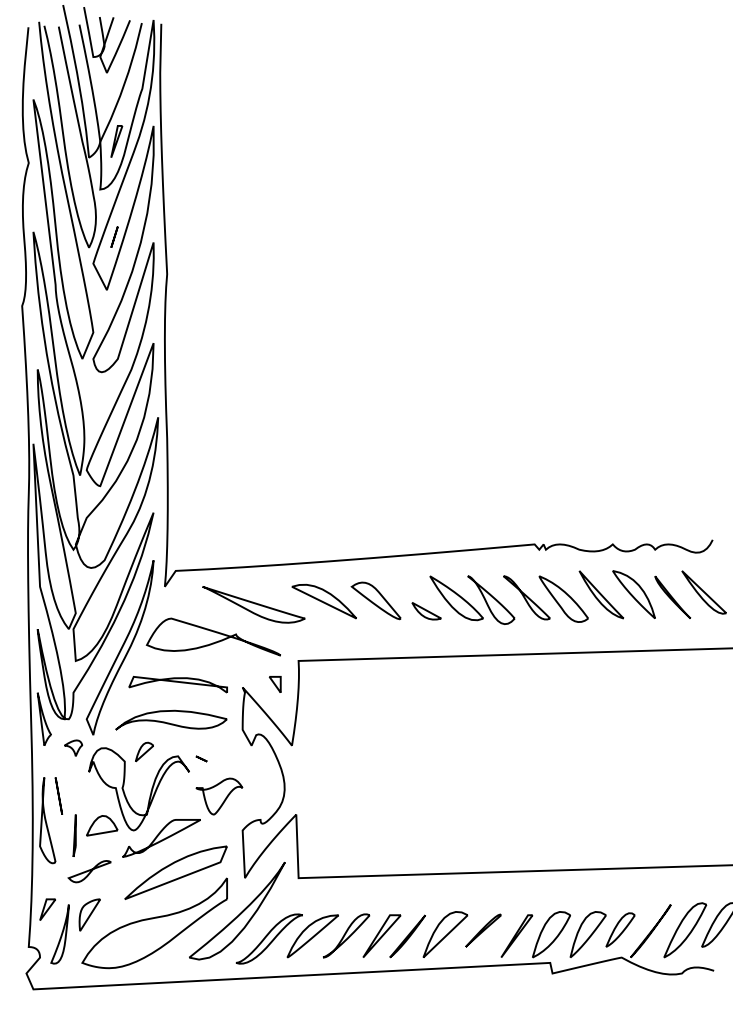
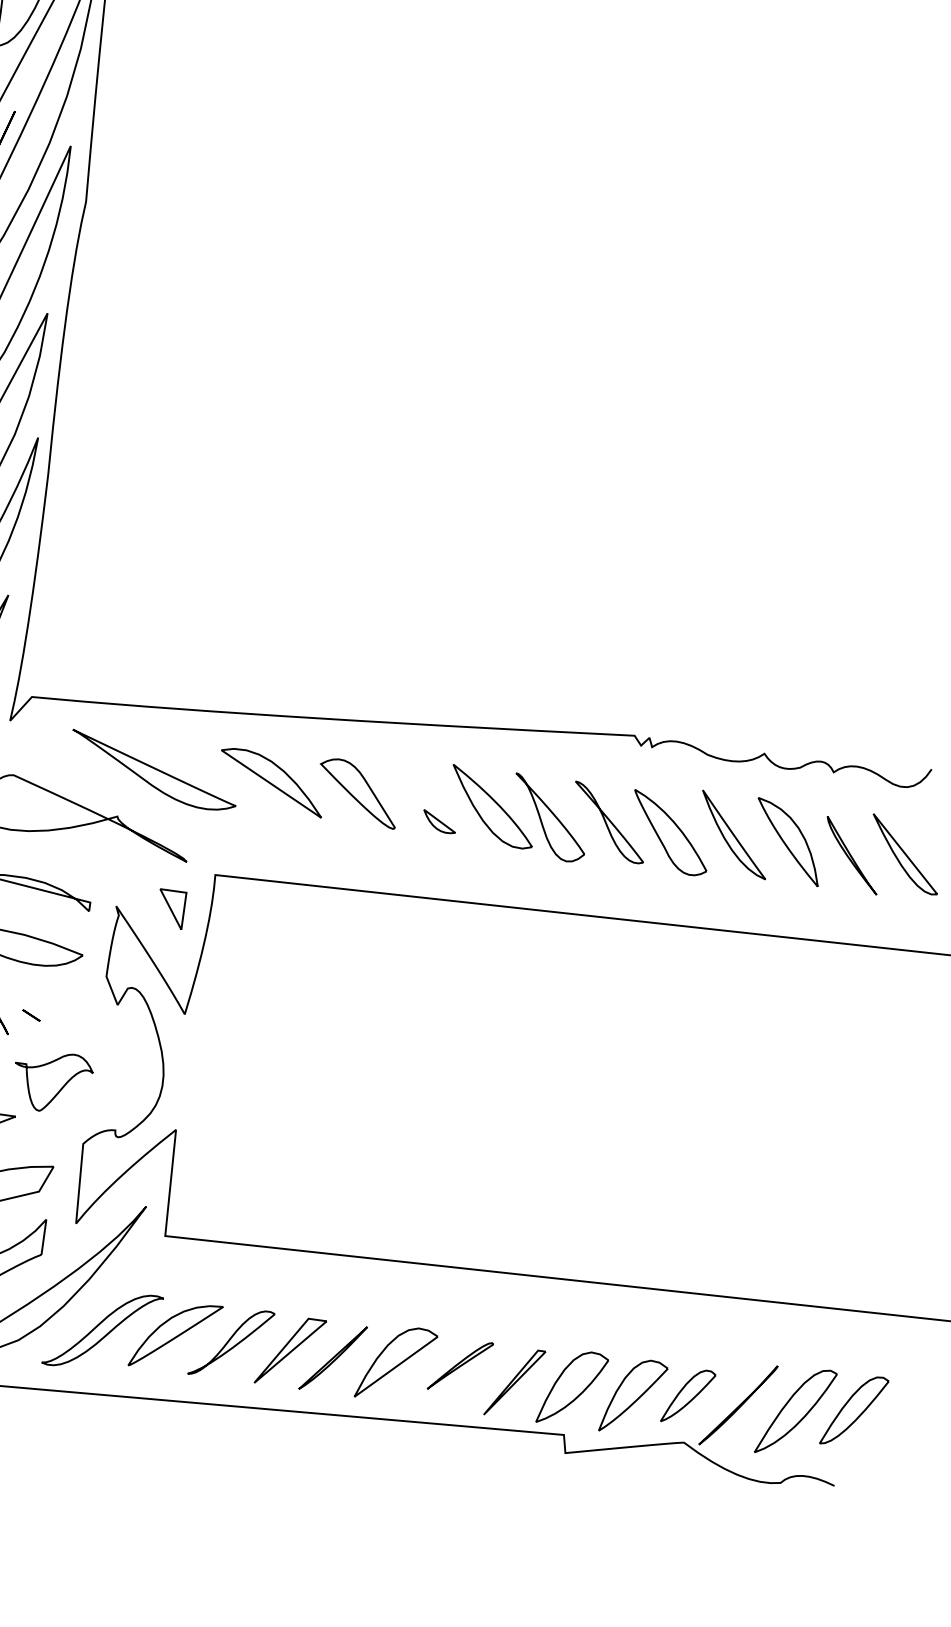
part: (426, 611) -> (439, 822), size x0.7
part: (274, 684) -> (169, 908), size x1.4

